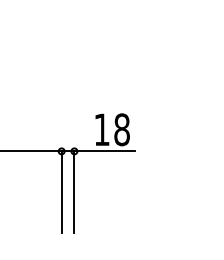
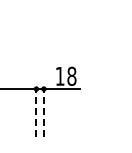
line: (61, 191) -> (36, 112), solid -> dashed
line: (73, 191) -> (43, 112), solid -> dashed

